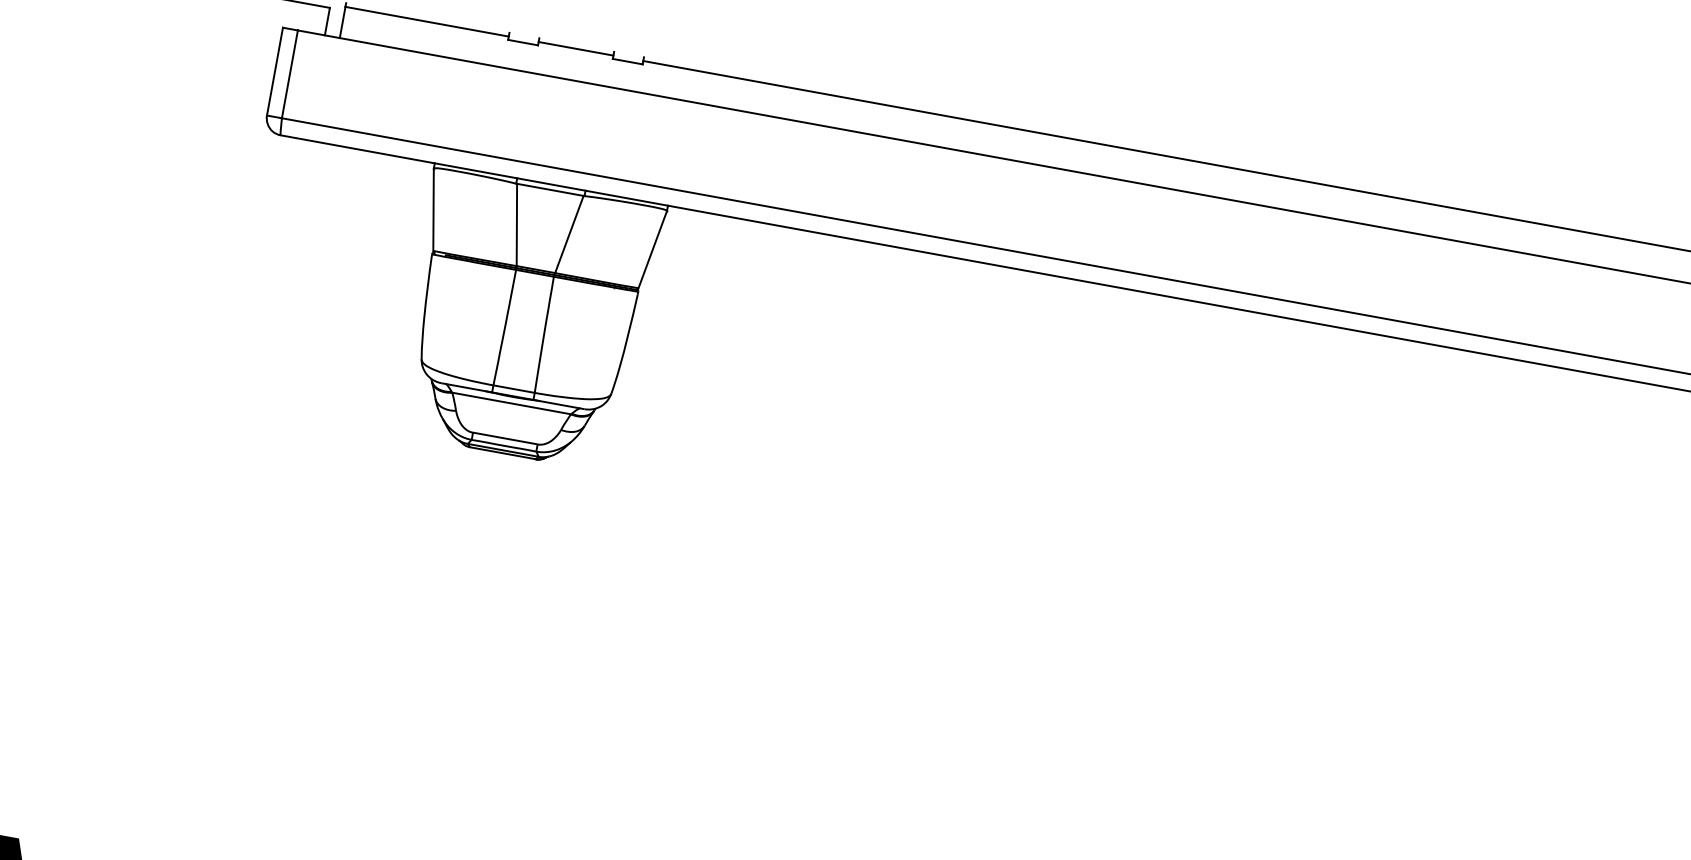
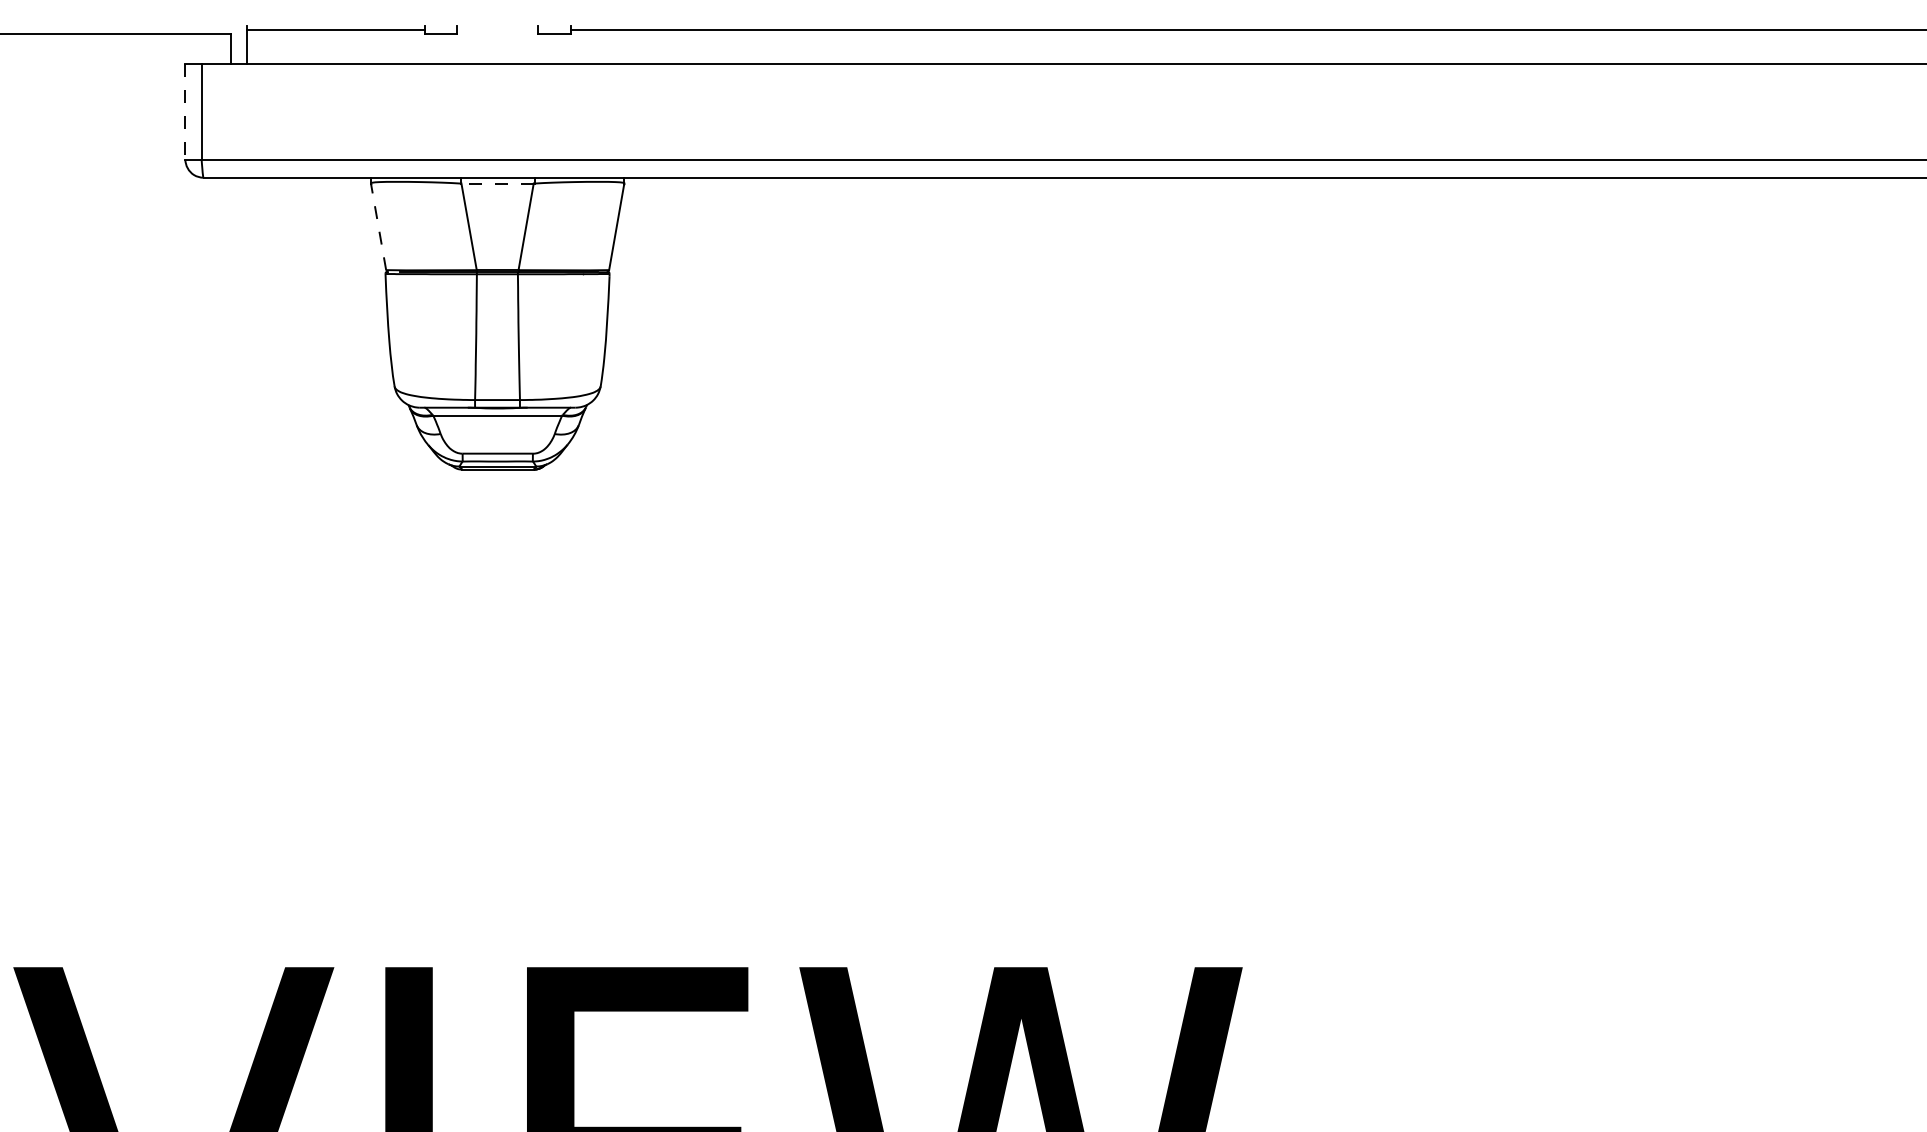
line: (575, 48) -> (497, 30), removed
line: (275, 71) -> (185, 111), solid -> dashed
line: (550, 189) -> (497, 183), solid -> dashed
line: (433, 209) -> (378, 226), solid -> dashed

